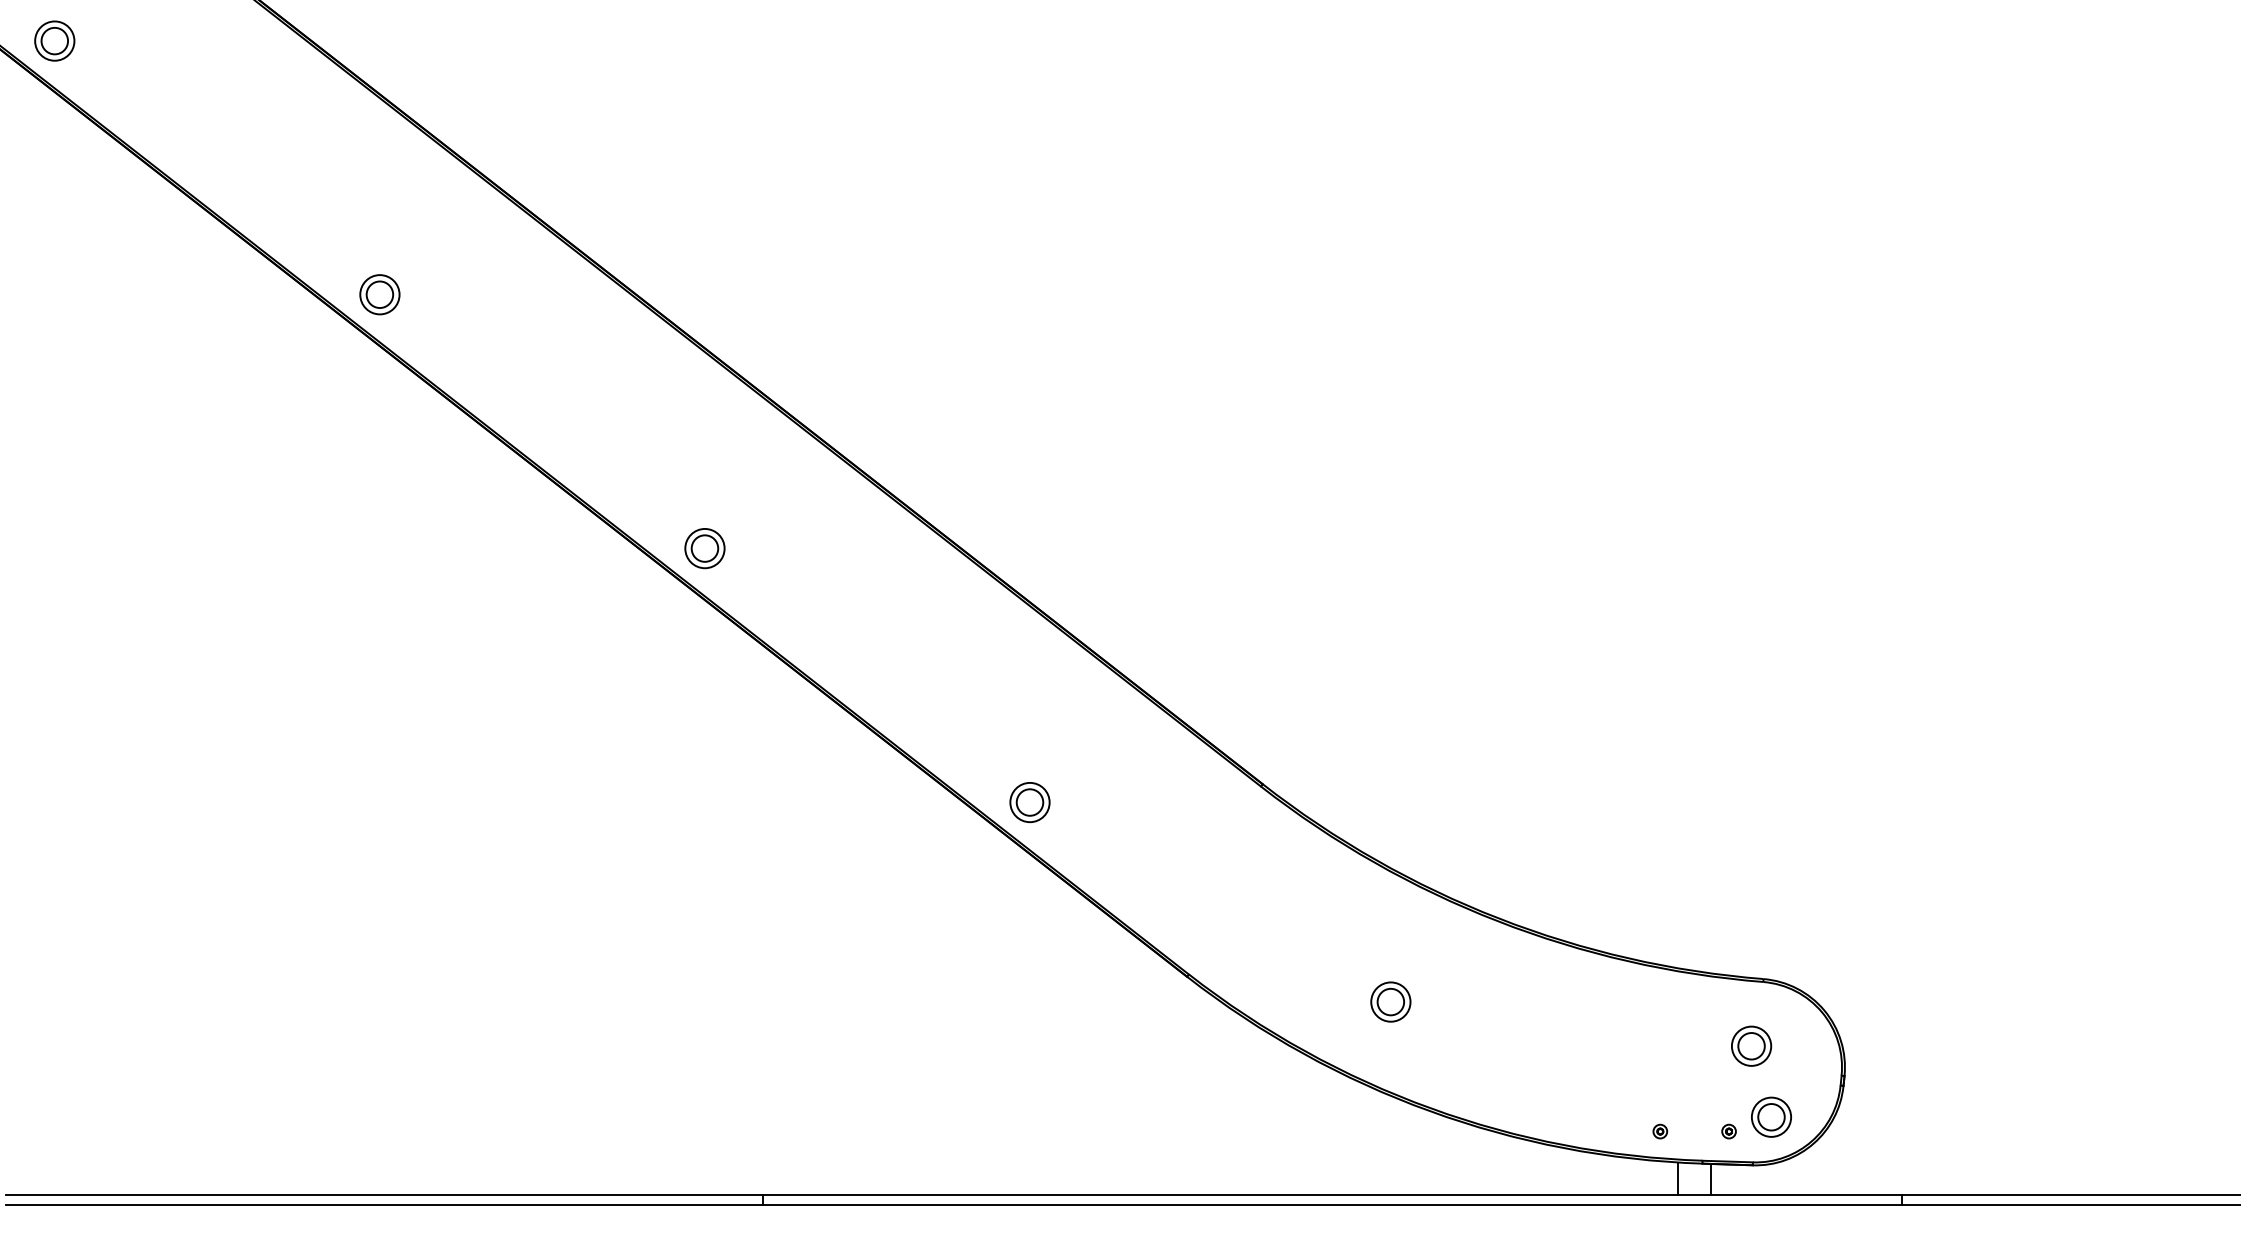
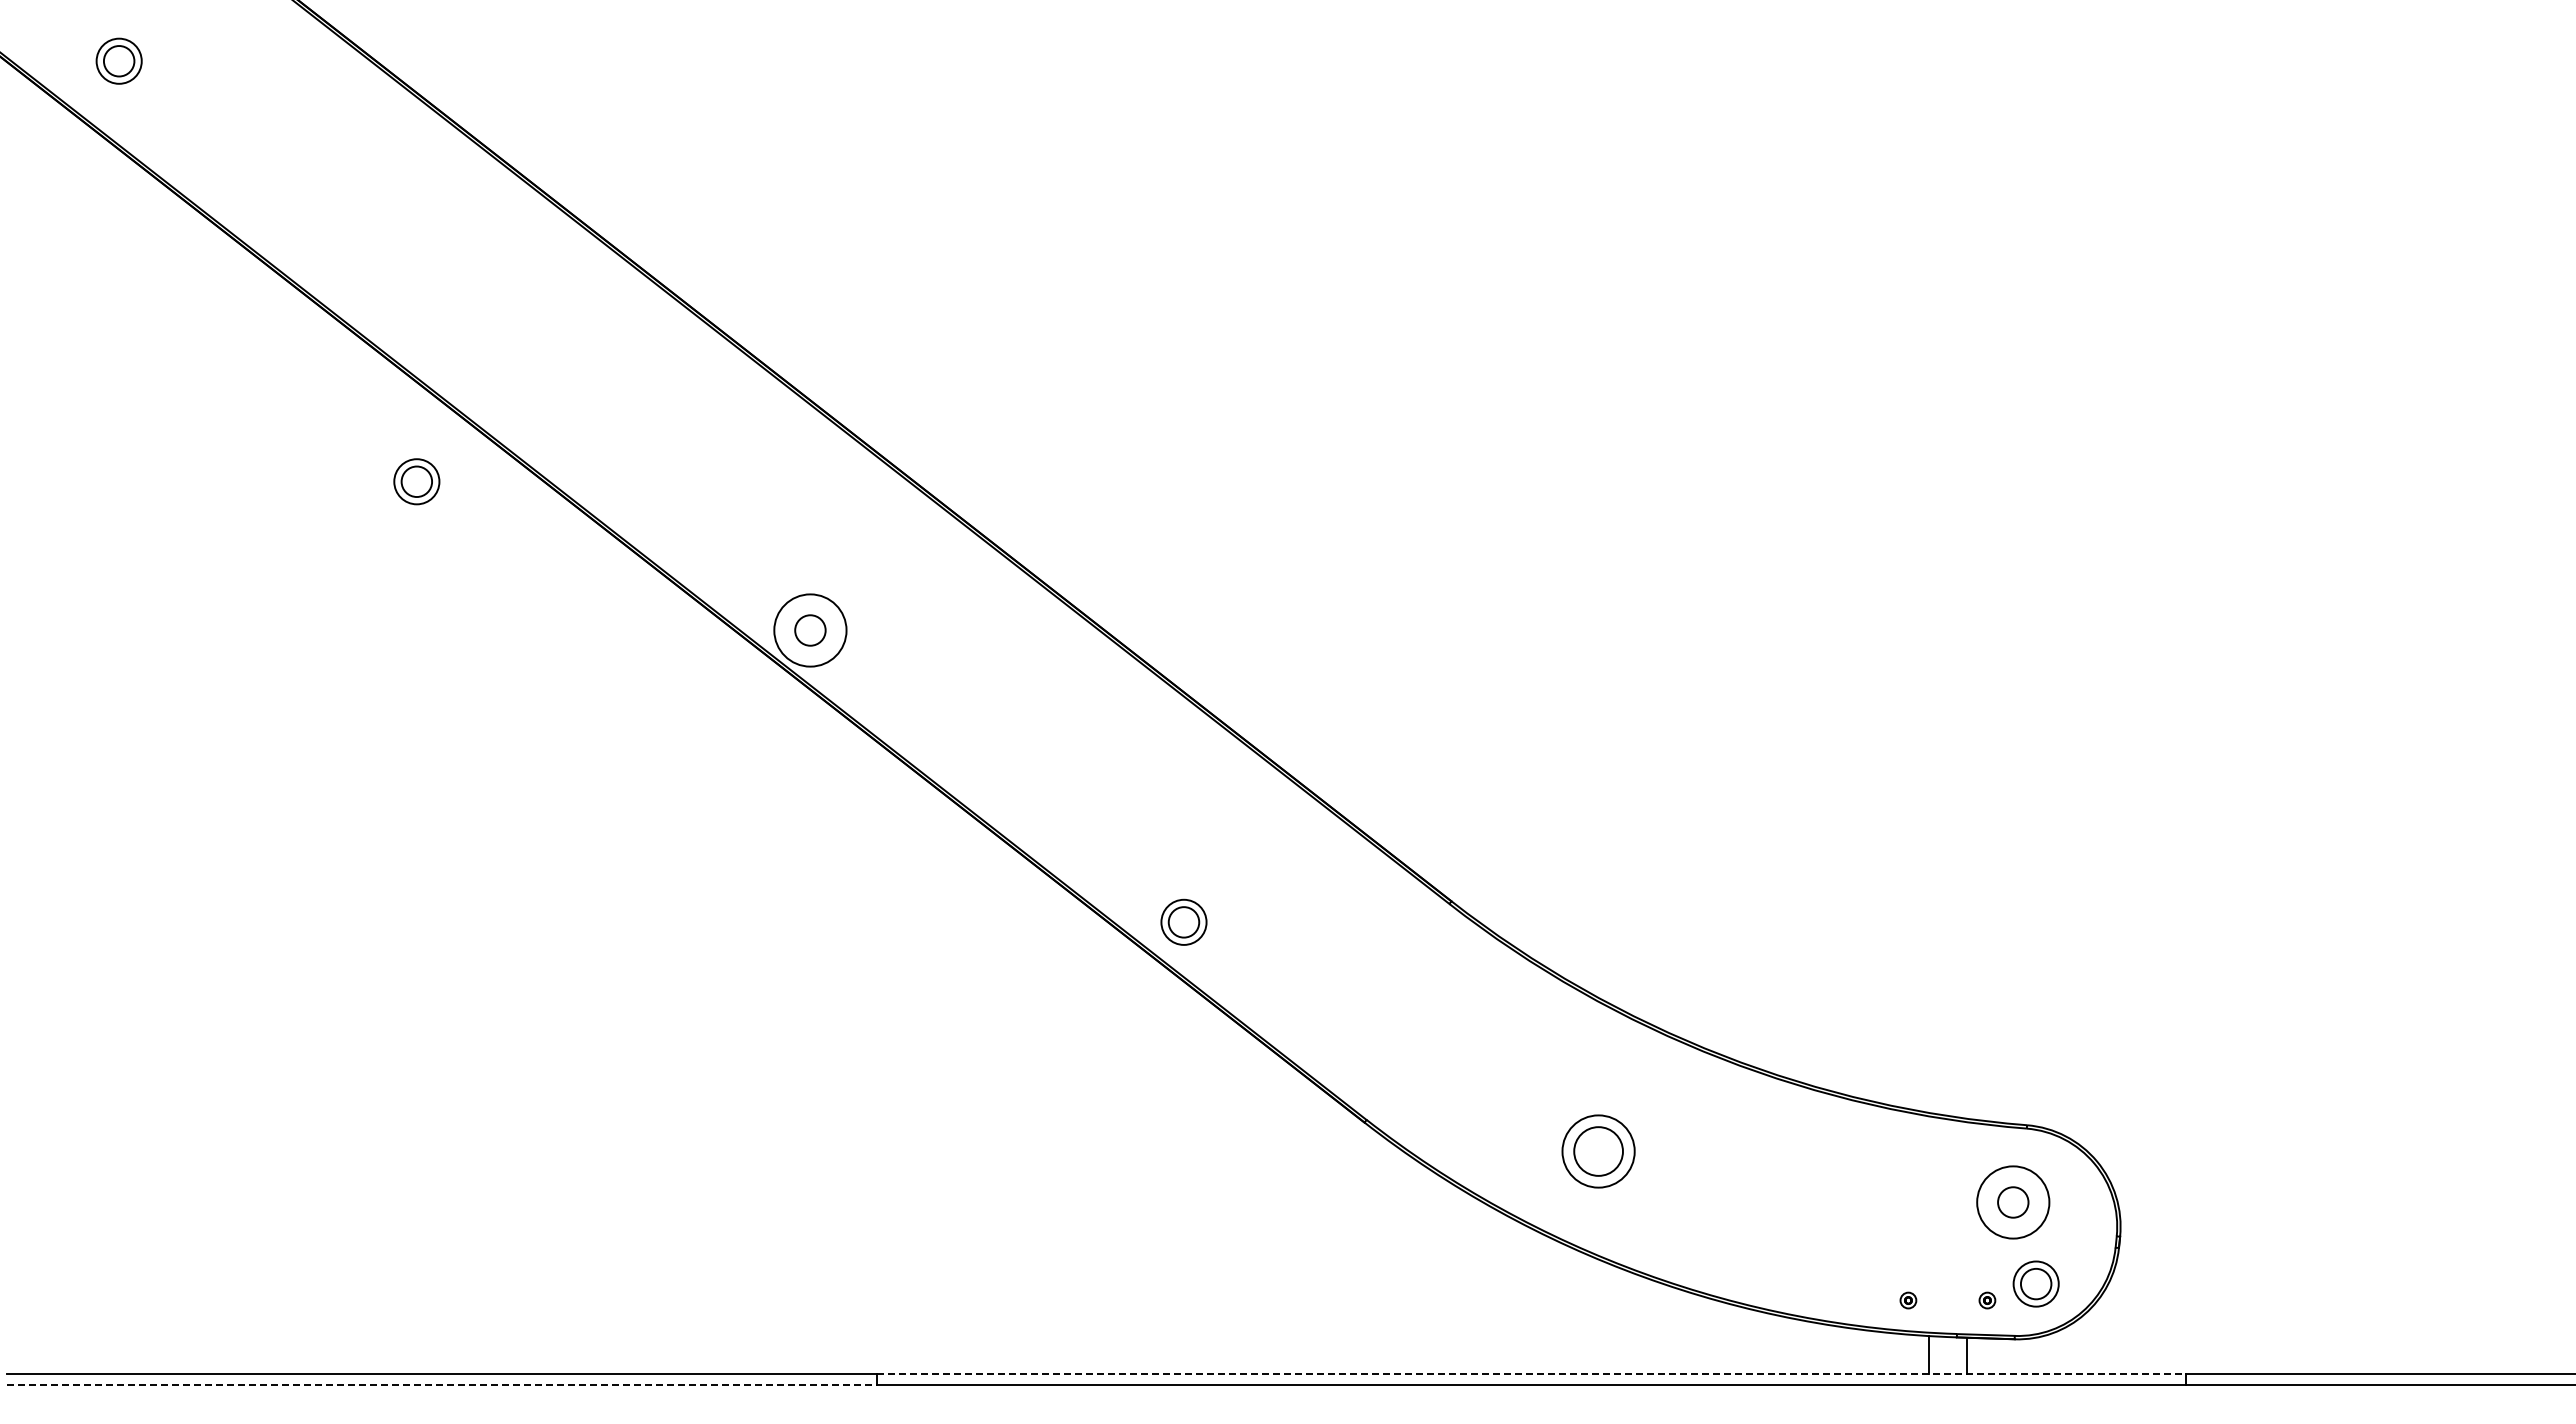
part: (54, 40) -> (118, 60), moved
part: (379, 294) -> (416, 481), moved
circle: (705, 548) -> (810, 630), size x1.6
part: (1390, 1001) -> (1598, 1151), size x1.6
circle: (1750, 1046) -> (2012, 1202), size x1.6
line: (1332, 1195) -> (1531, 1373), solid -> dashed
line: (383, 1205) -> (441, 1385), solid -> dashed

